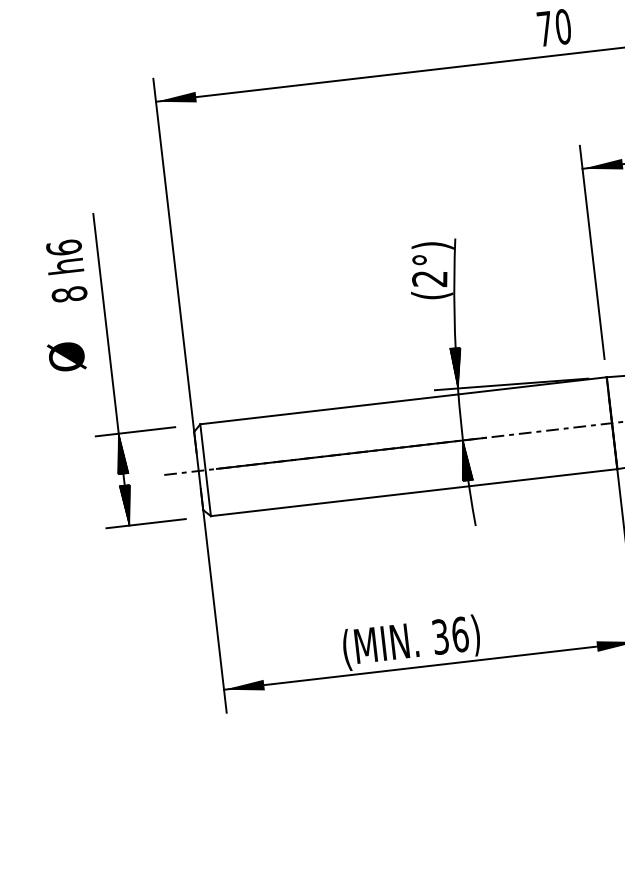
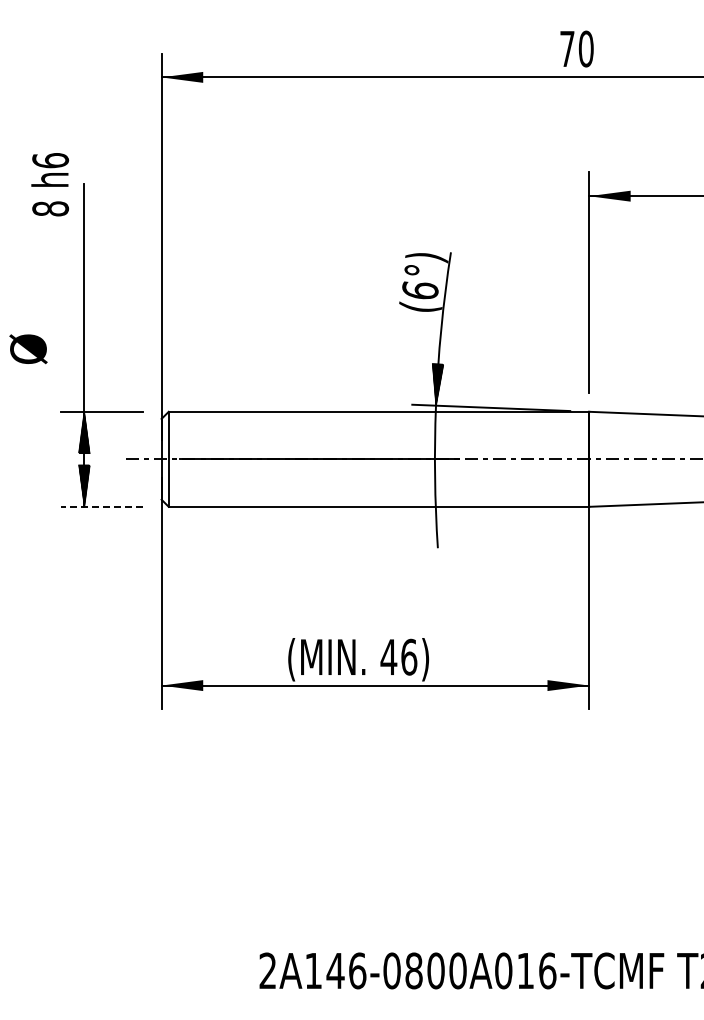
text: (66, 270) -> (50, 184), moved
text: (429, 278) -> (419, 290), (2°) -> (6°)
text: (66, 357) -> (28, 349), moved
hatch: (464, 459) -> (434, 479), removed
line: (145, 523) -> (101, 506), solid -> dashed
text: (440, 636) -> (388, 656), 36) -> 46)

